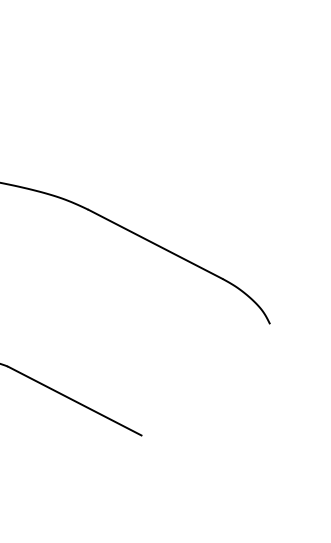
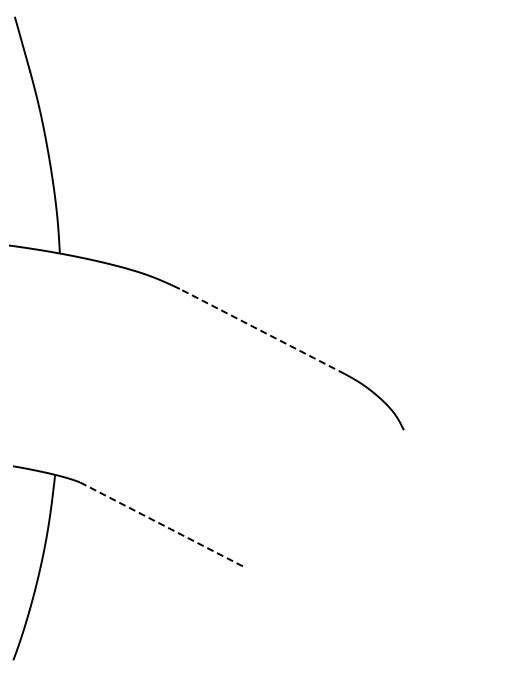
line: (155, 244) -> (262, 331), solid -> dashed
line: (74, 401) -> (162, 525), solid -> dashed

